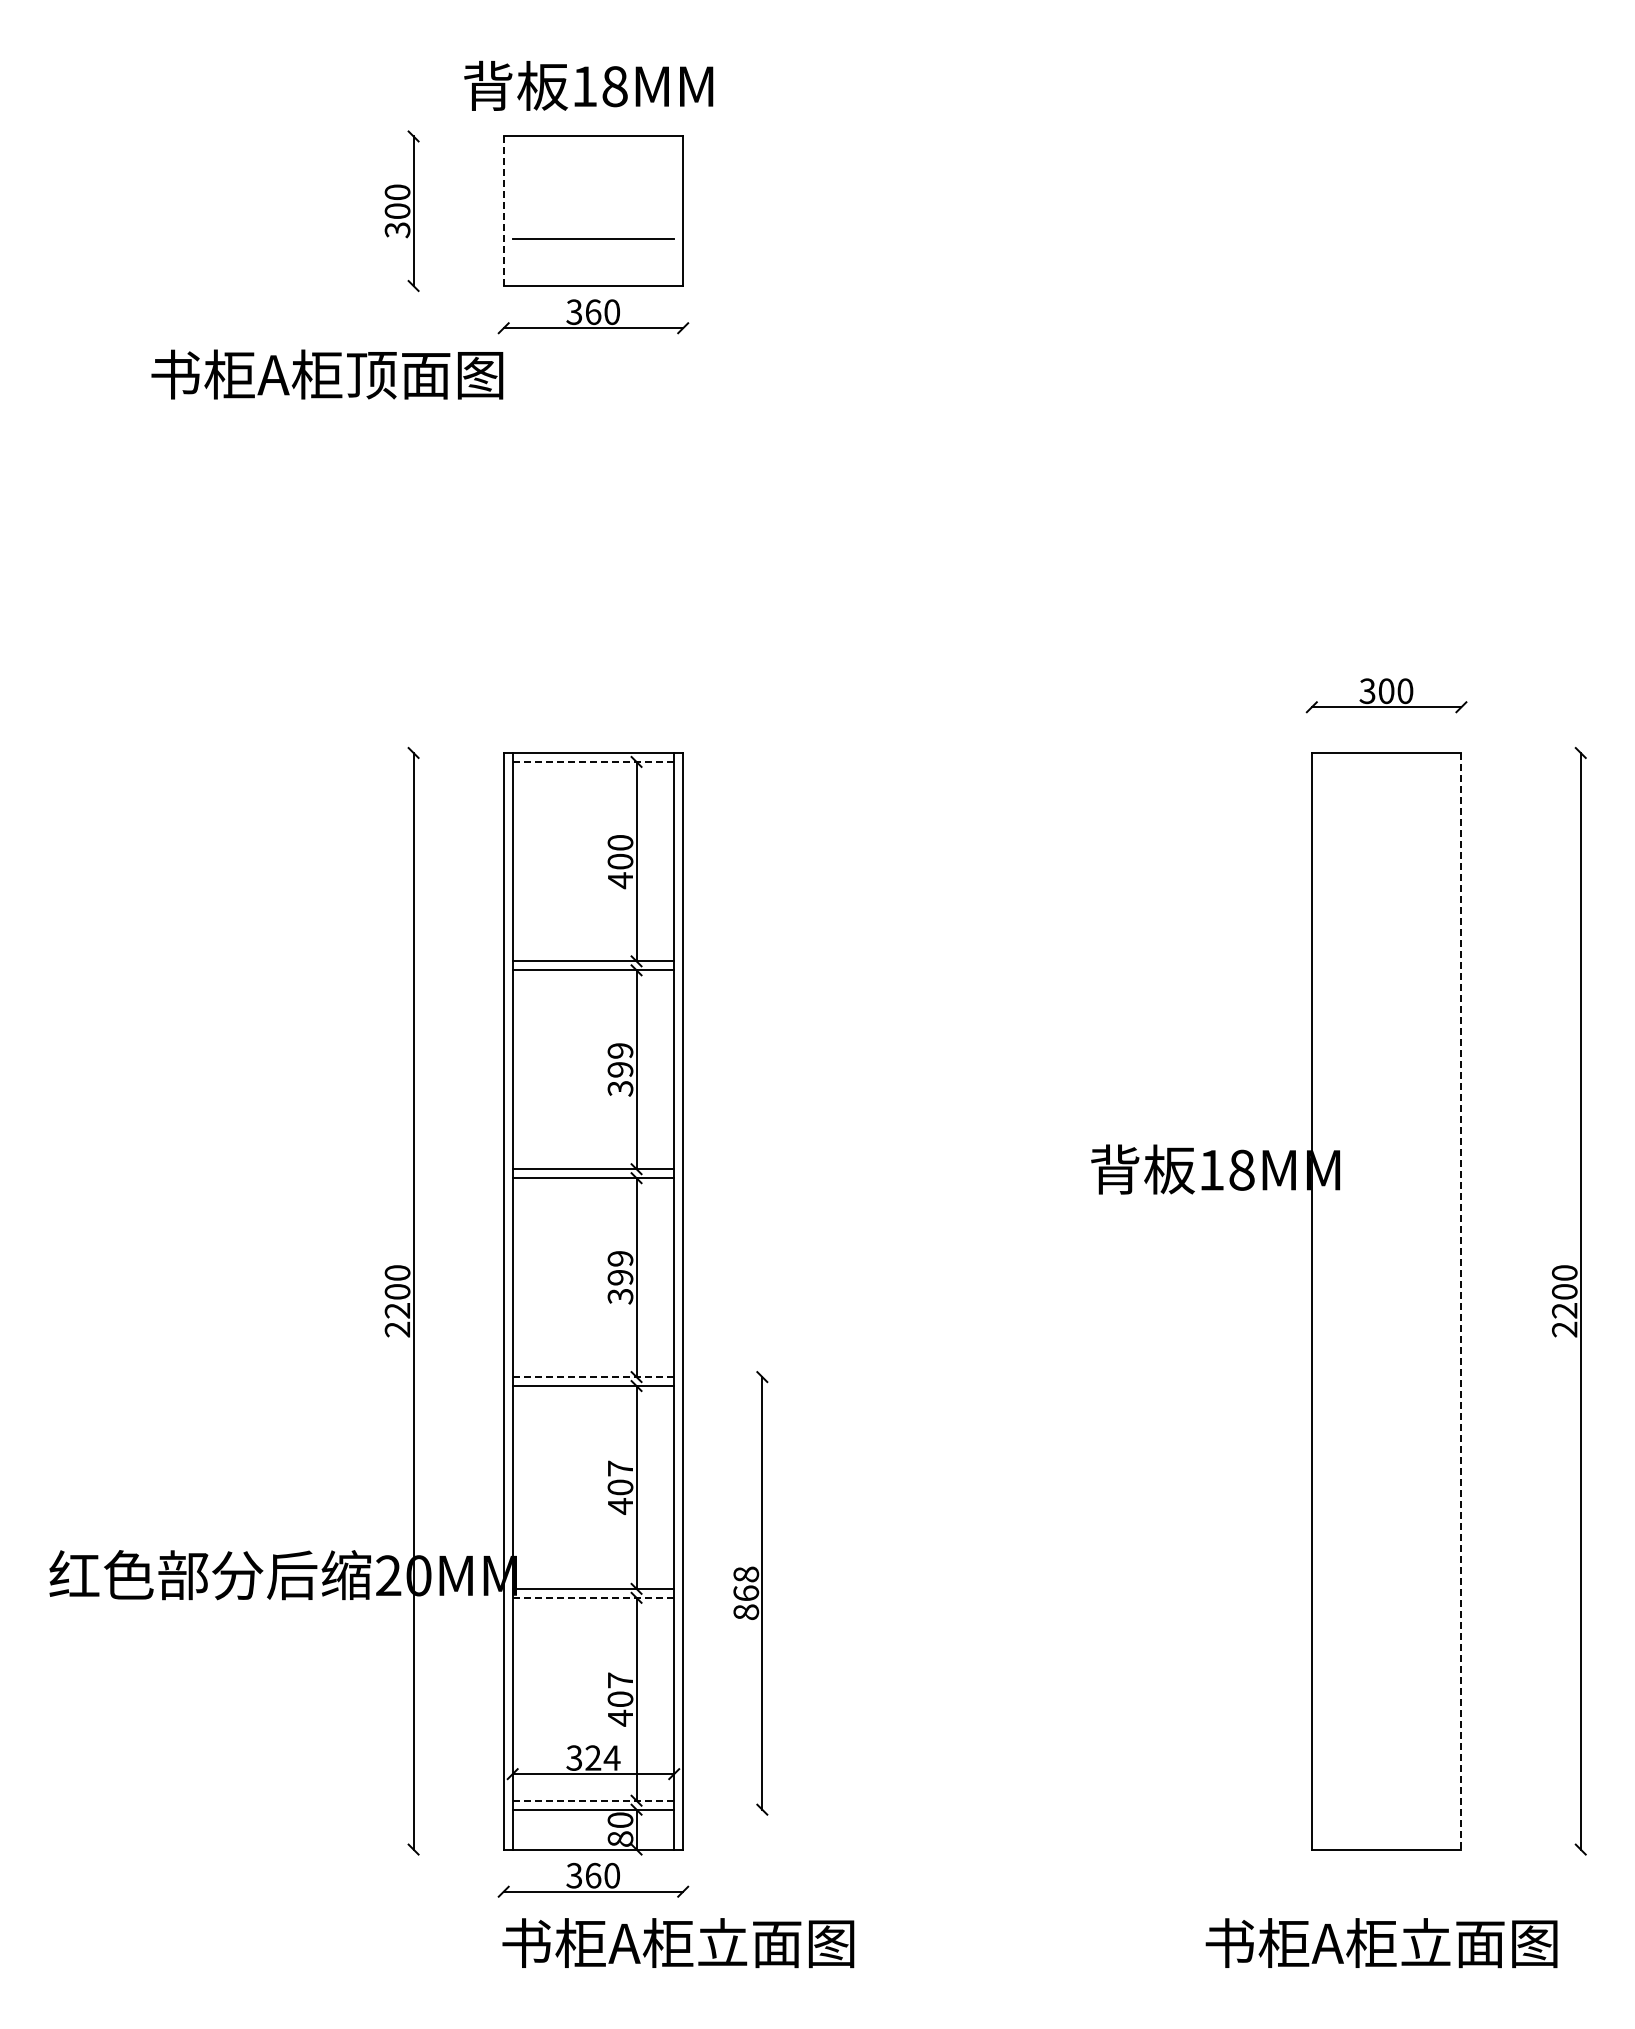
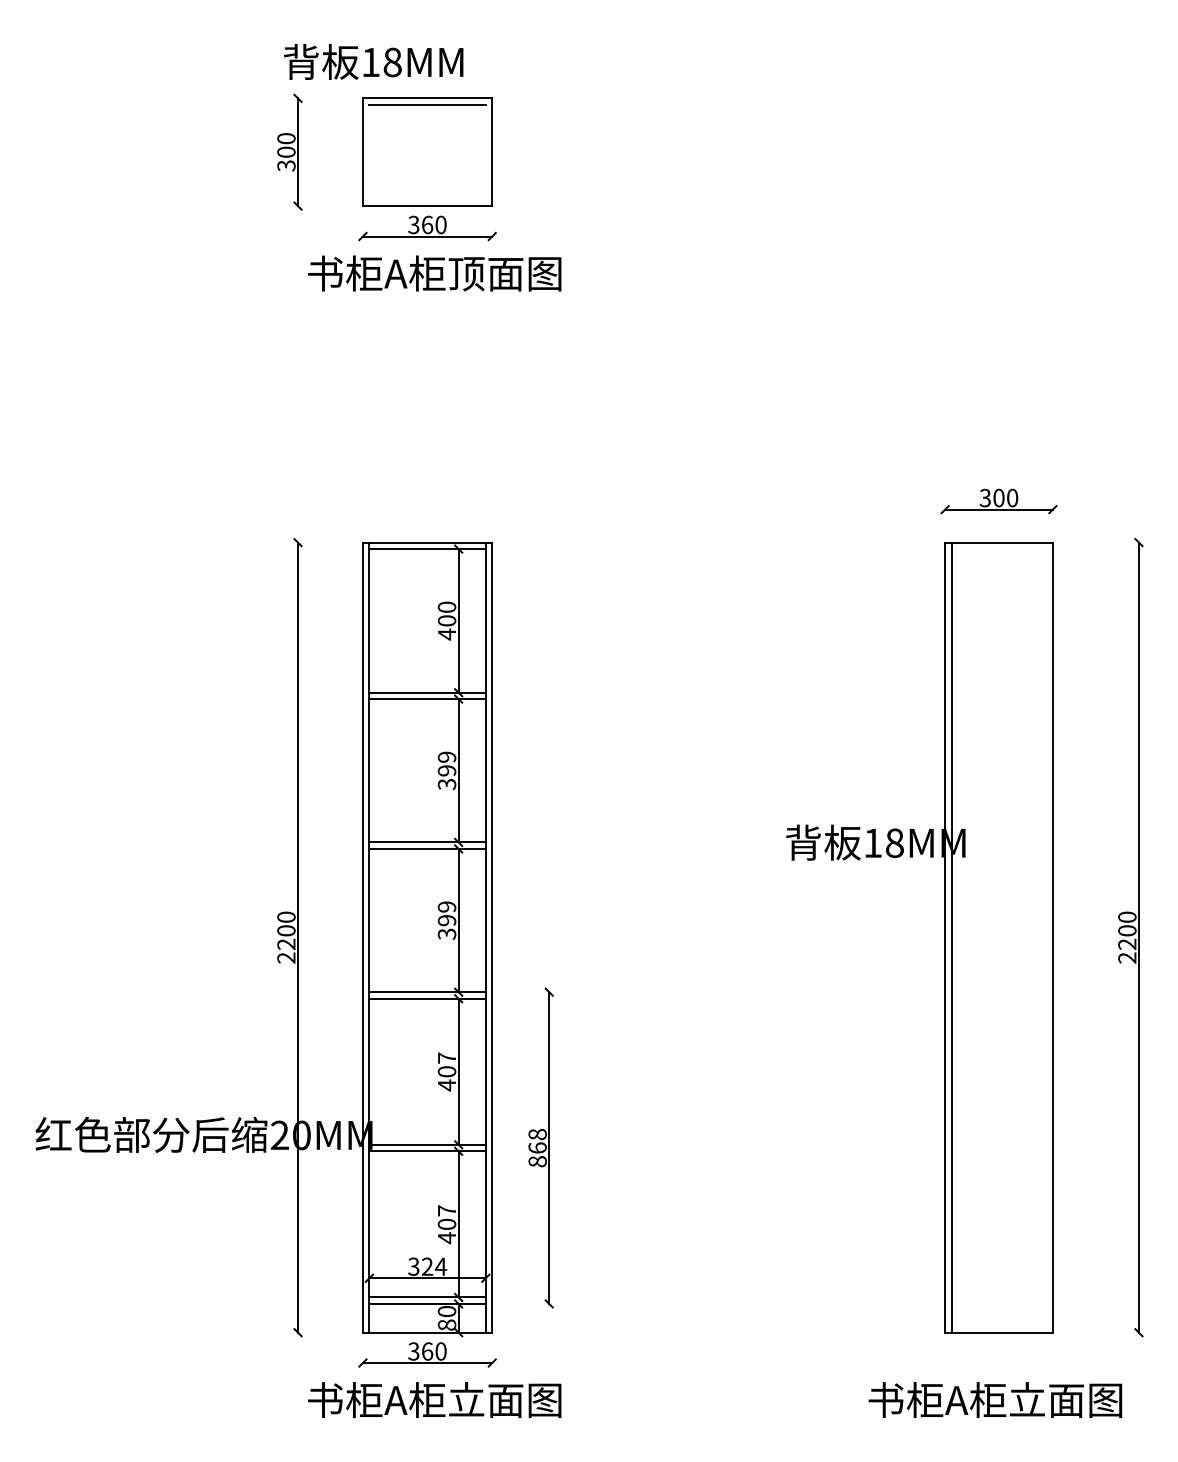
text: (588, 85) -> (373, 61), moved
line: (503, 211) -> (362, 152), dashed -> solid
line: (593, 238) -> (427, 104), moved
text: (327, 374) -> (434, 273), moved
line: (593, 761) -> (427, 548), dashed -> solid
line: (1321, 1301) -> (952, 937), added
line: (1461, 1301) -> (1053, 937), dashed -> solid
line: (593, 1377) -> (427, 992), dashed -> solid
line: (593, 1597) -> (427, 1151), dashed -> solid
line: (593, 1800) -> (427, 1297), dashed -> solid
text: (678, 1943) -> (434, 1400), moved

